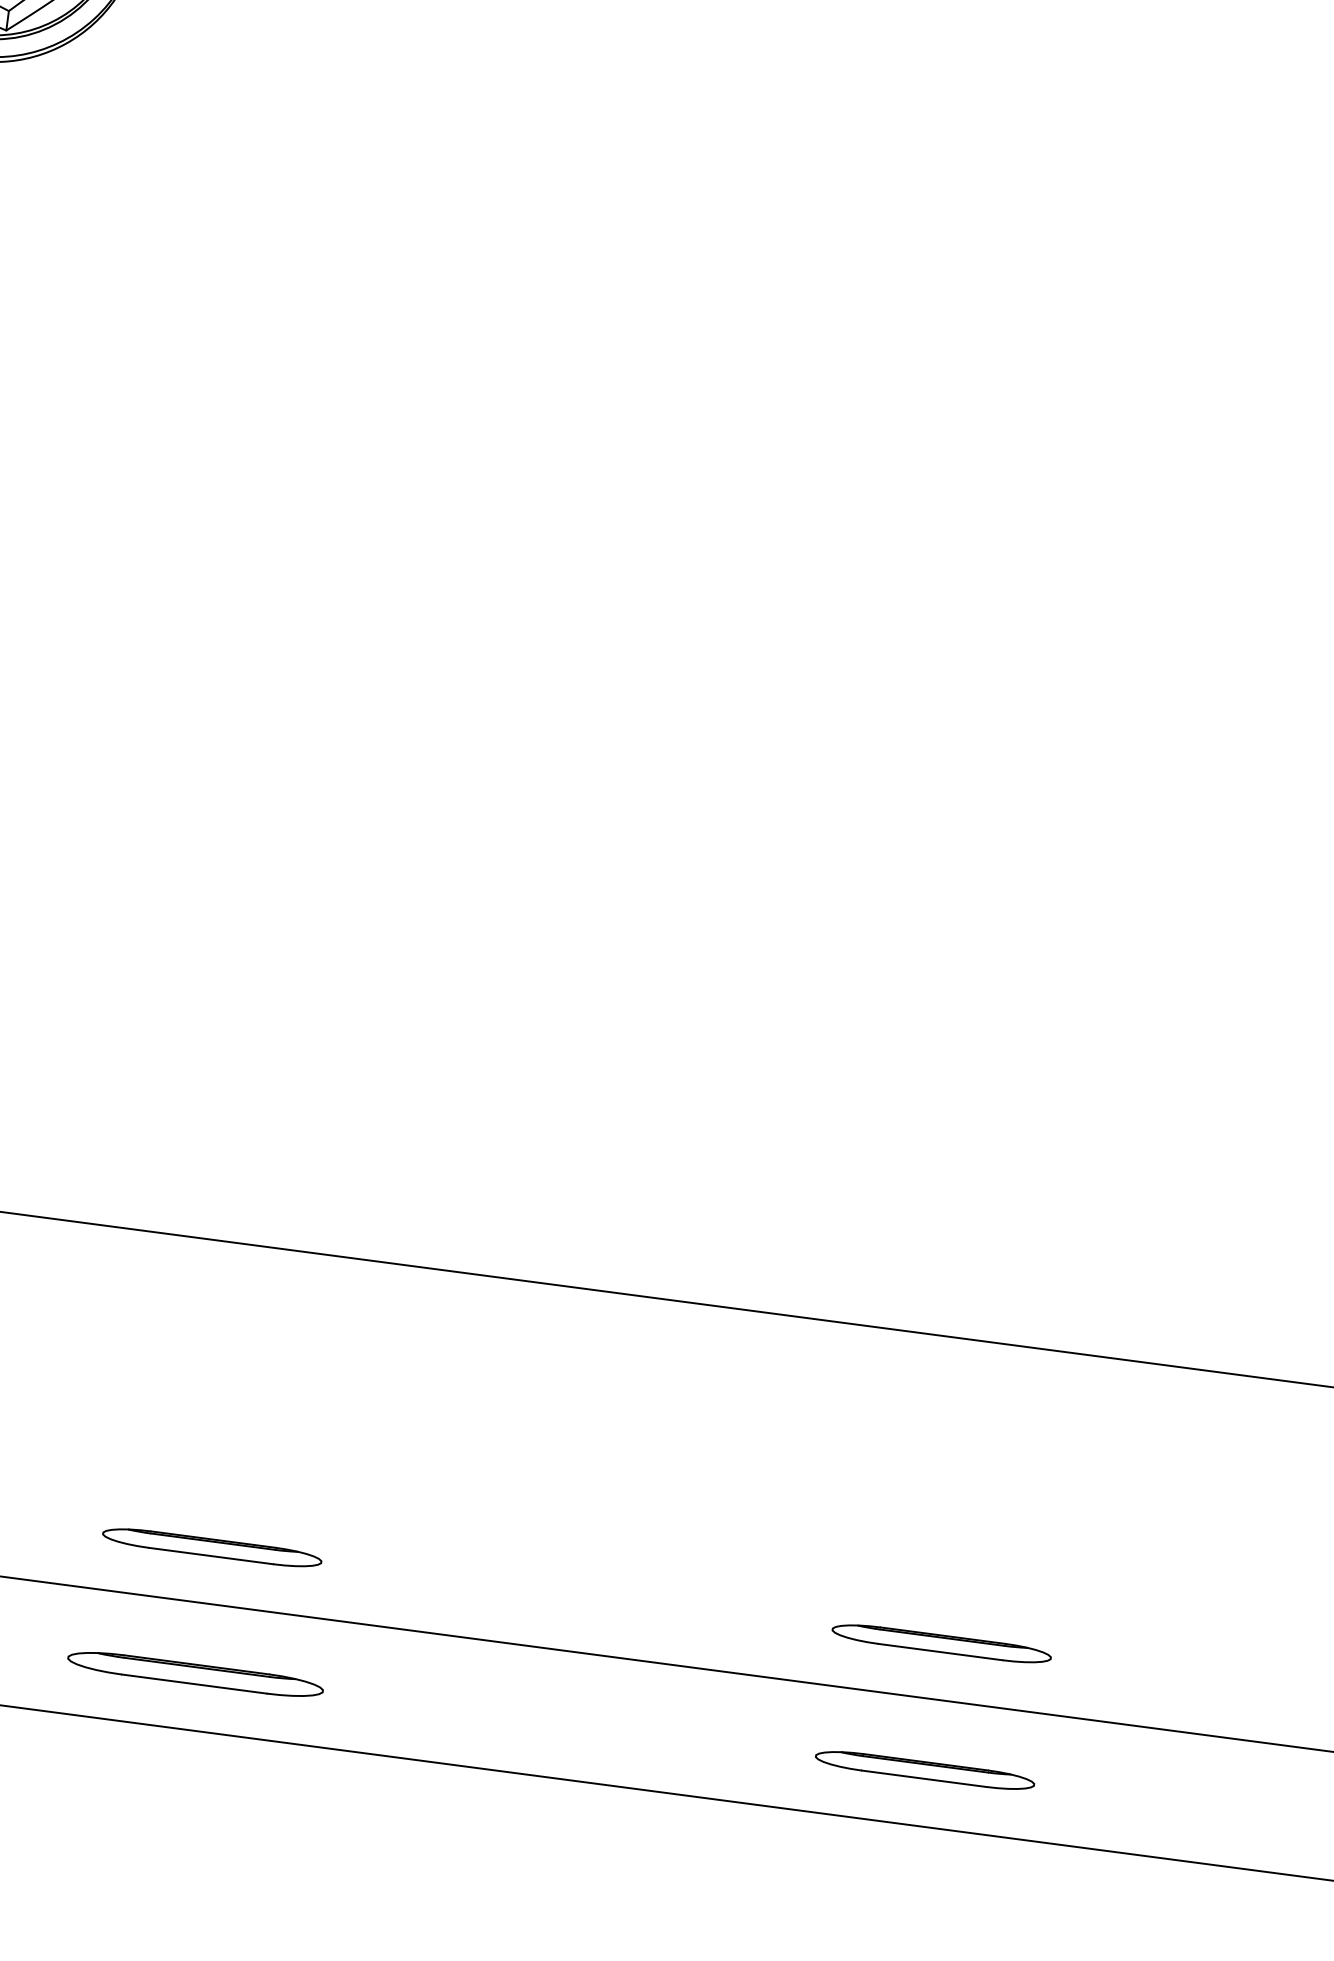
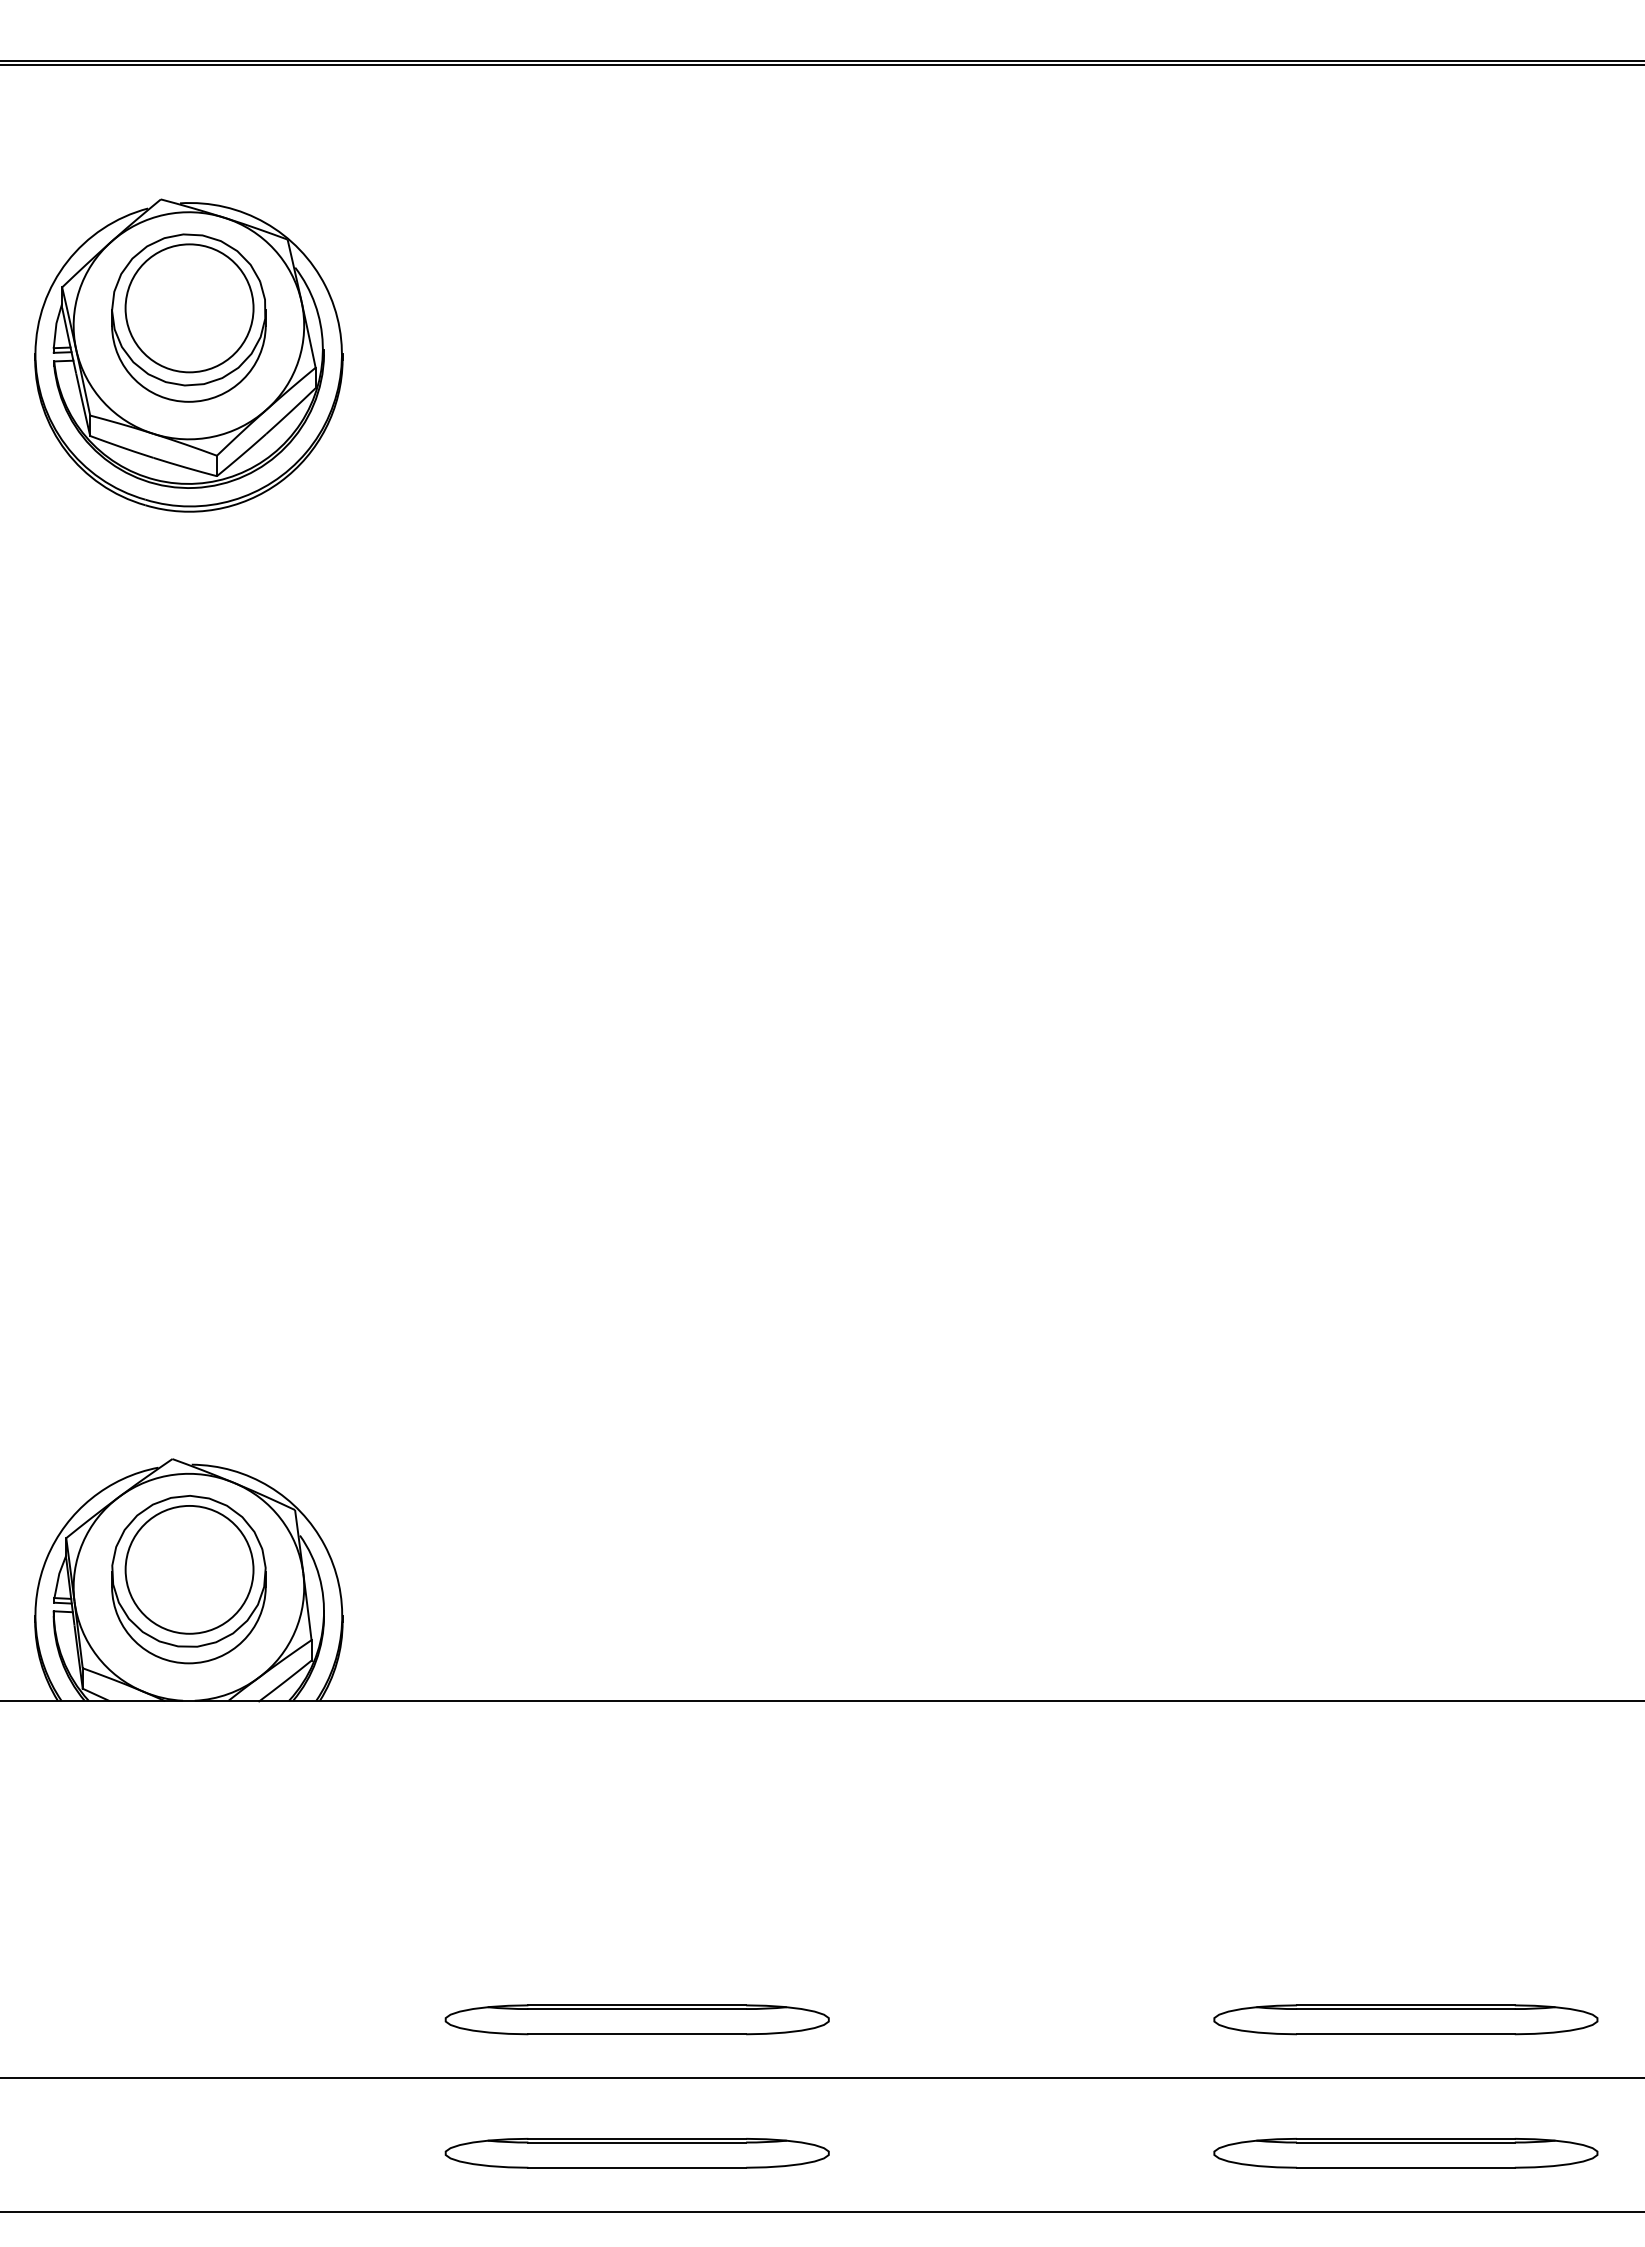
part: (211, 1547) -> (636, 2019), size x1.67
part: (941, 1643) -> (1405, 2019), size x1.67
part: (194, 1674) -> (636, 2153), size x1.43
part: (924, 1770) -> (1405, 2153), size x1.67

